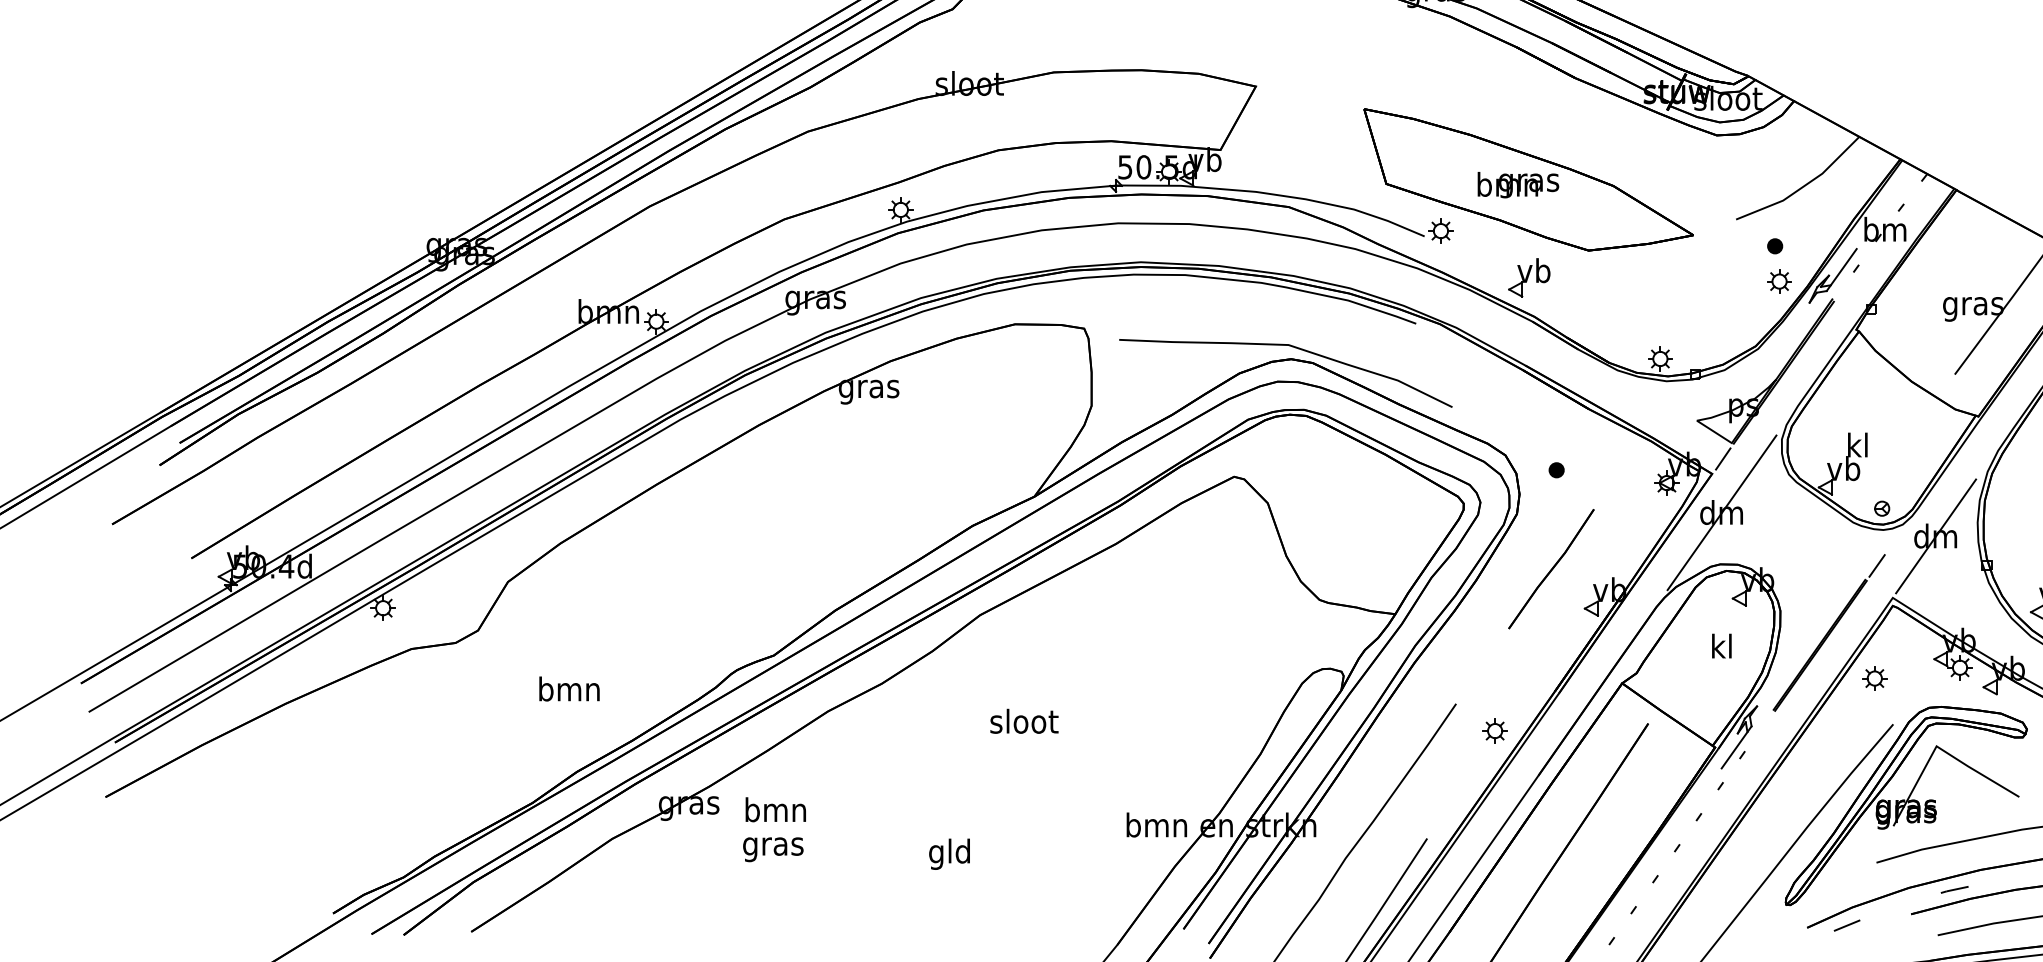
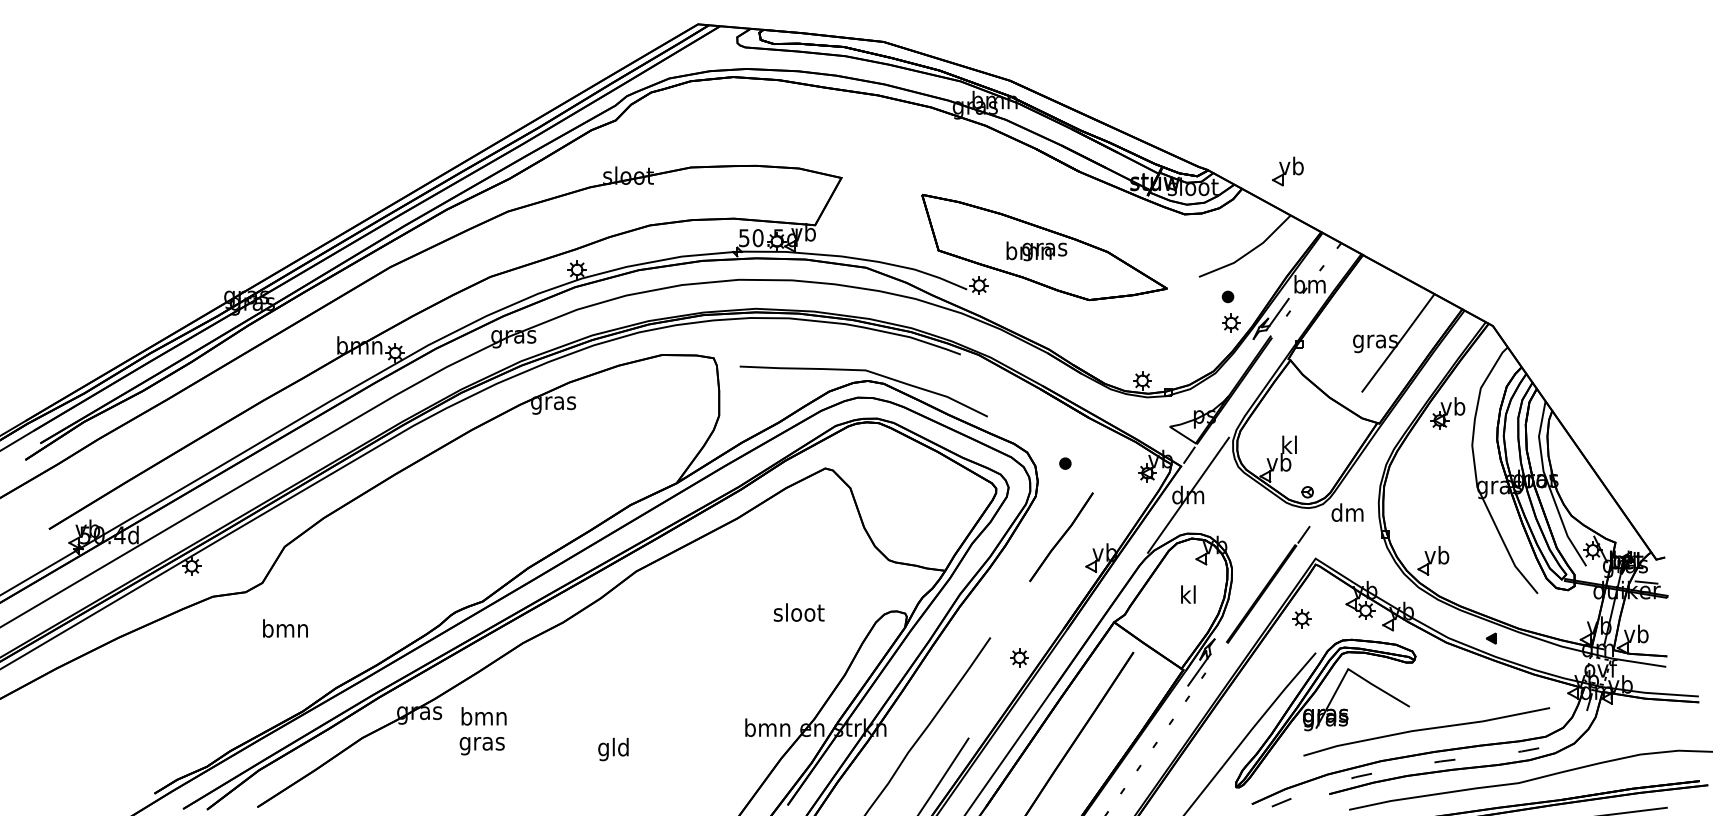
part: (1528, 277) -> (1287, 171), moved
line: (1935, 535) -> (1347, 512), removed
text: (569, 689) -> (285, 628), moved
text: (1023, 721) -> (798, 612), moved

